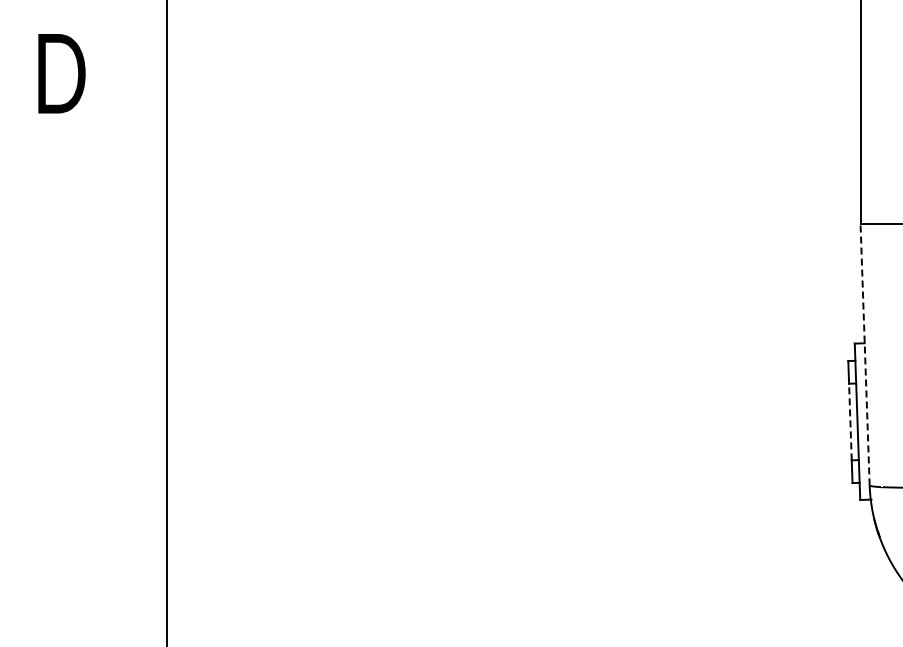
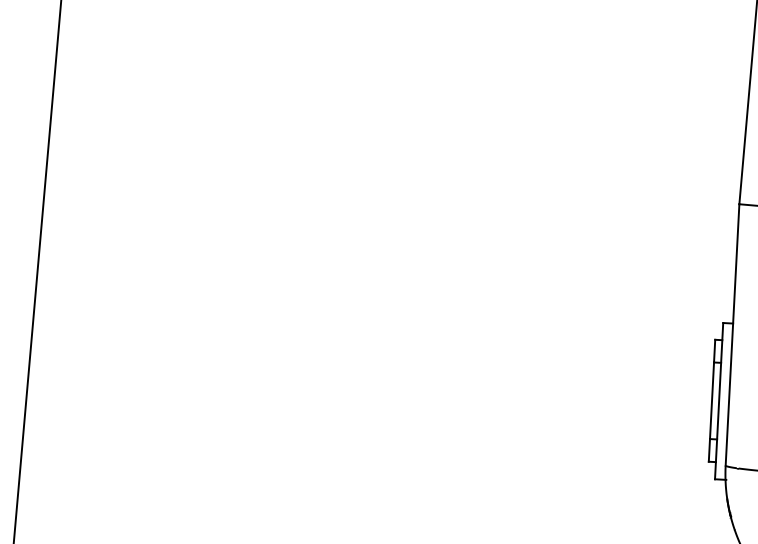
line: (865, 354) -> (732, 334), dashed -> solid
line: (850, 421) -> (712, 400), dashed -> solid

